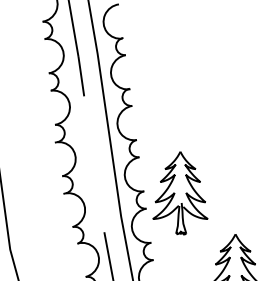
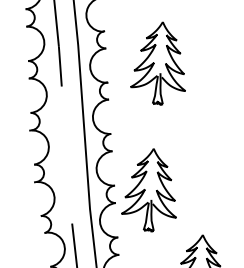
part: (180, 66) -> (159, 63), added

